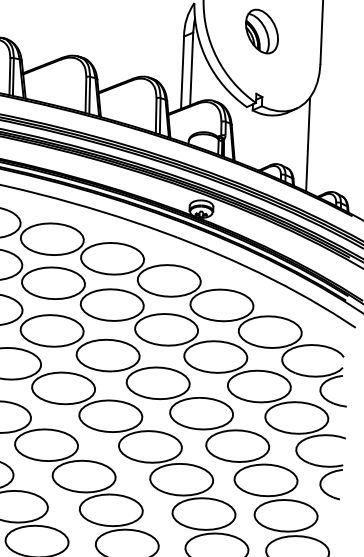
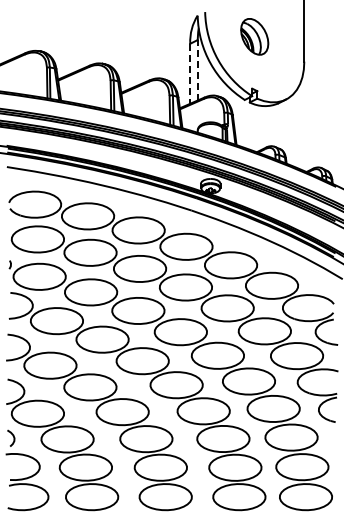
line: (191, 67) -> (197, 69), solid -> dashed
line: (182, 72) -> (190, 73), solid -> dashed
line: (307, 144) -> (296, 128), removed

